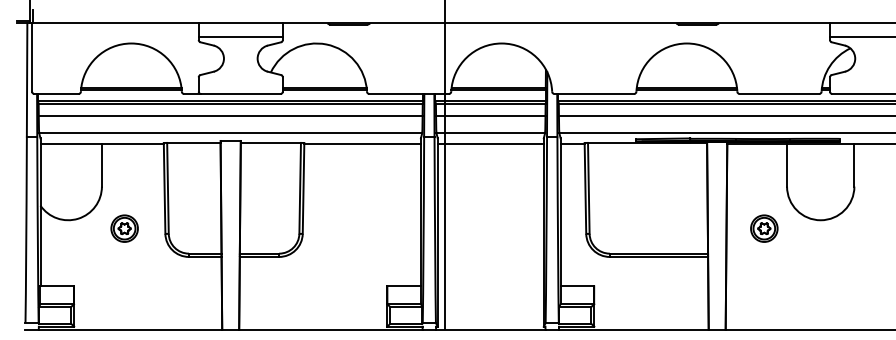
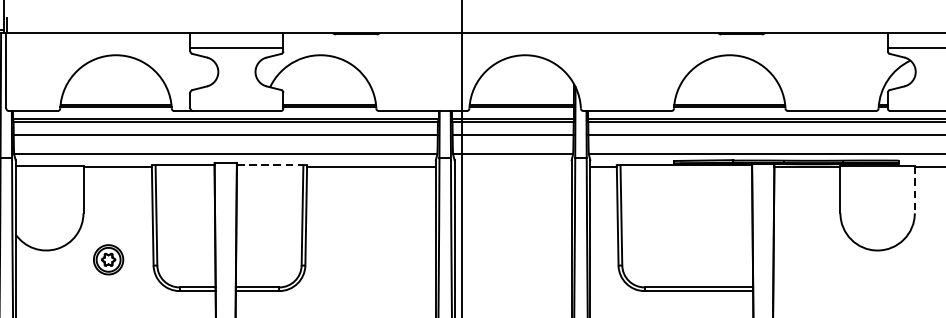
line: (271, 142) -> (270, 164), solid -> dashed
line: (490, 144) -> (512, 166), removed
line: (854, 165) -> (914, 190), solid -> dashed
part: (764, 228) -> (815, 259), removed

